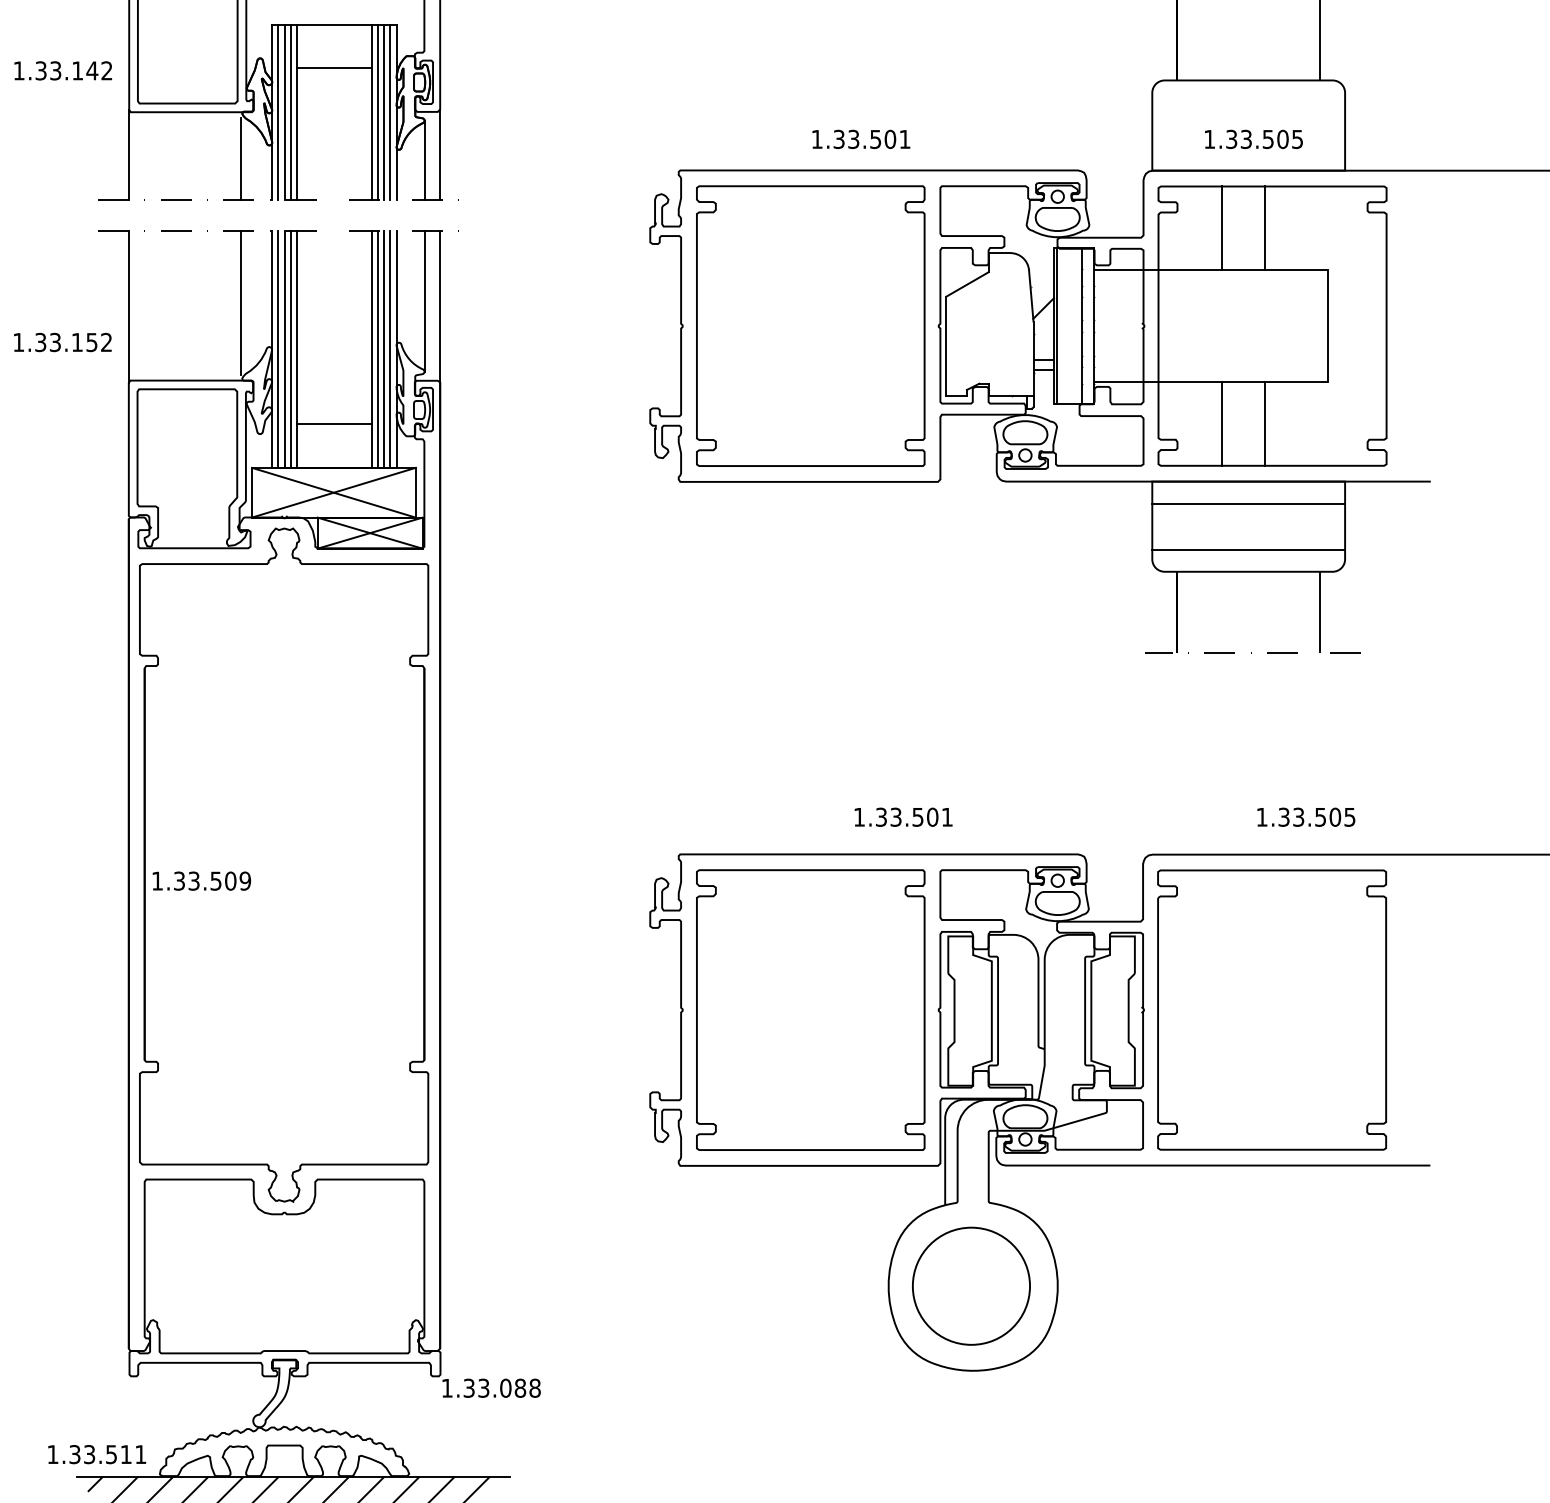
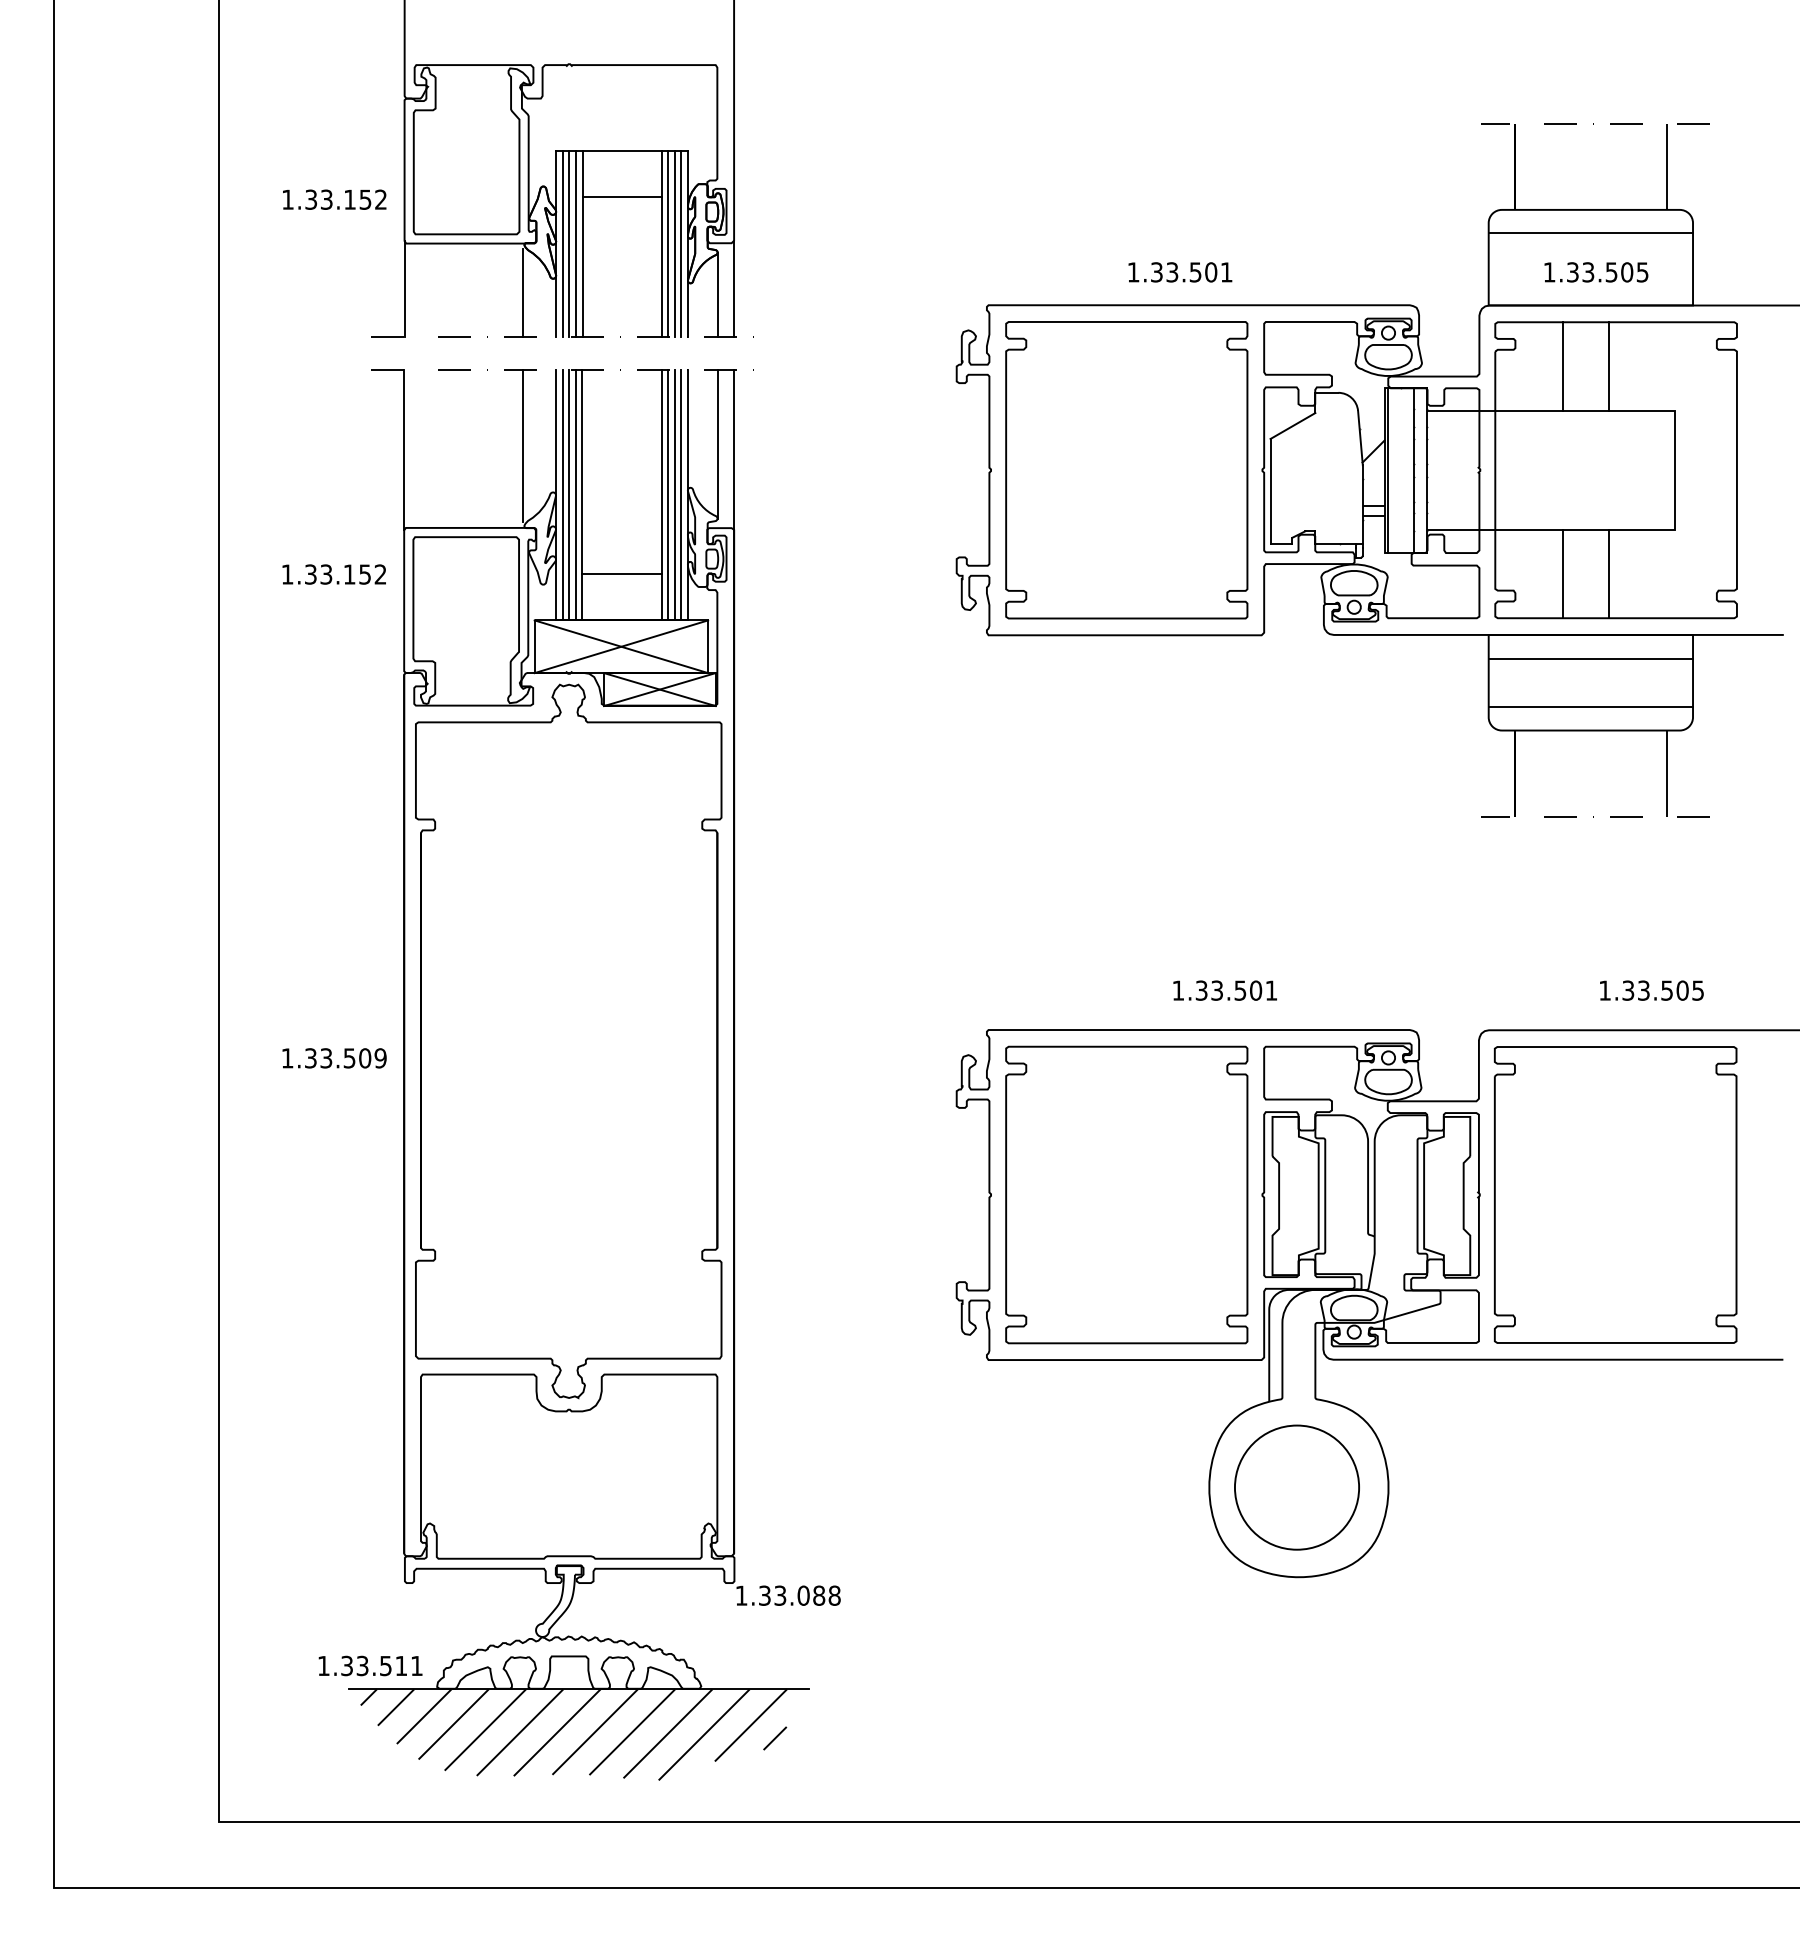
text: (92, 70) -> (365, 199), 1.33.142 -> 1.33.152
line: (1248, 101) -> (1590, 232), added
text: (62, 342) -> (333, 574), moved
text: (201, 881) -> (334, 1058), moved

